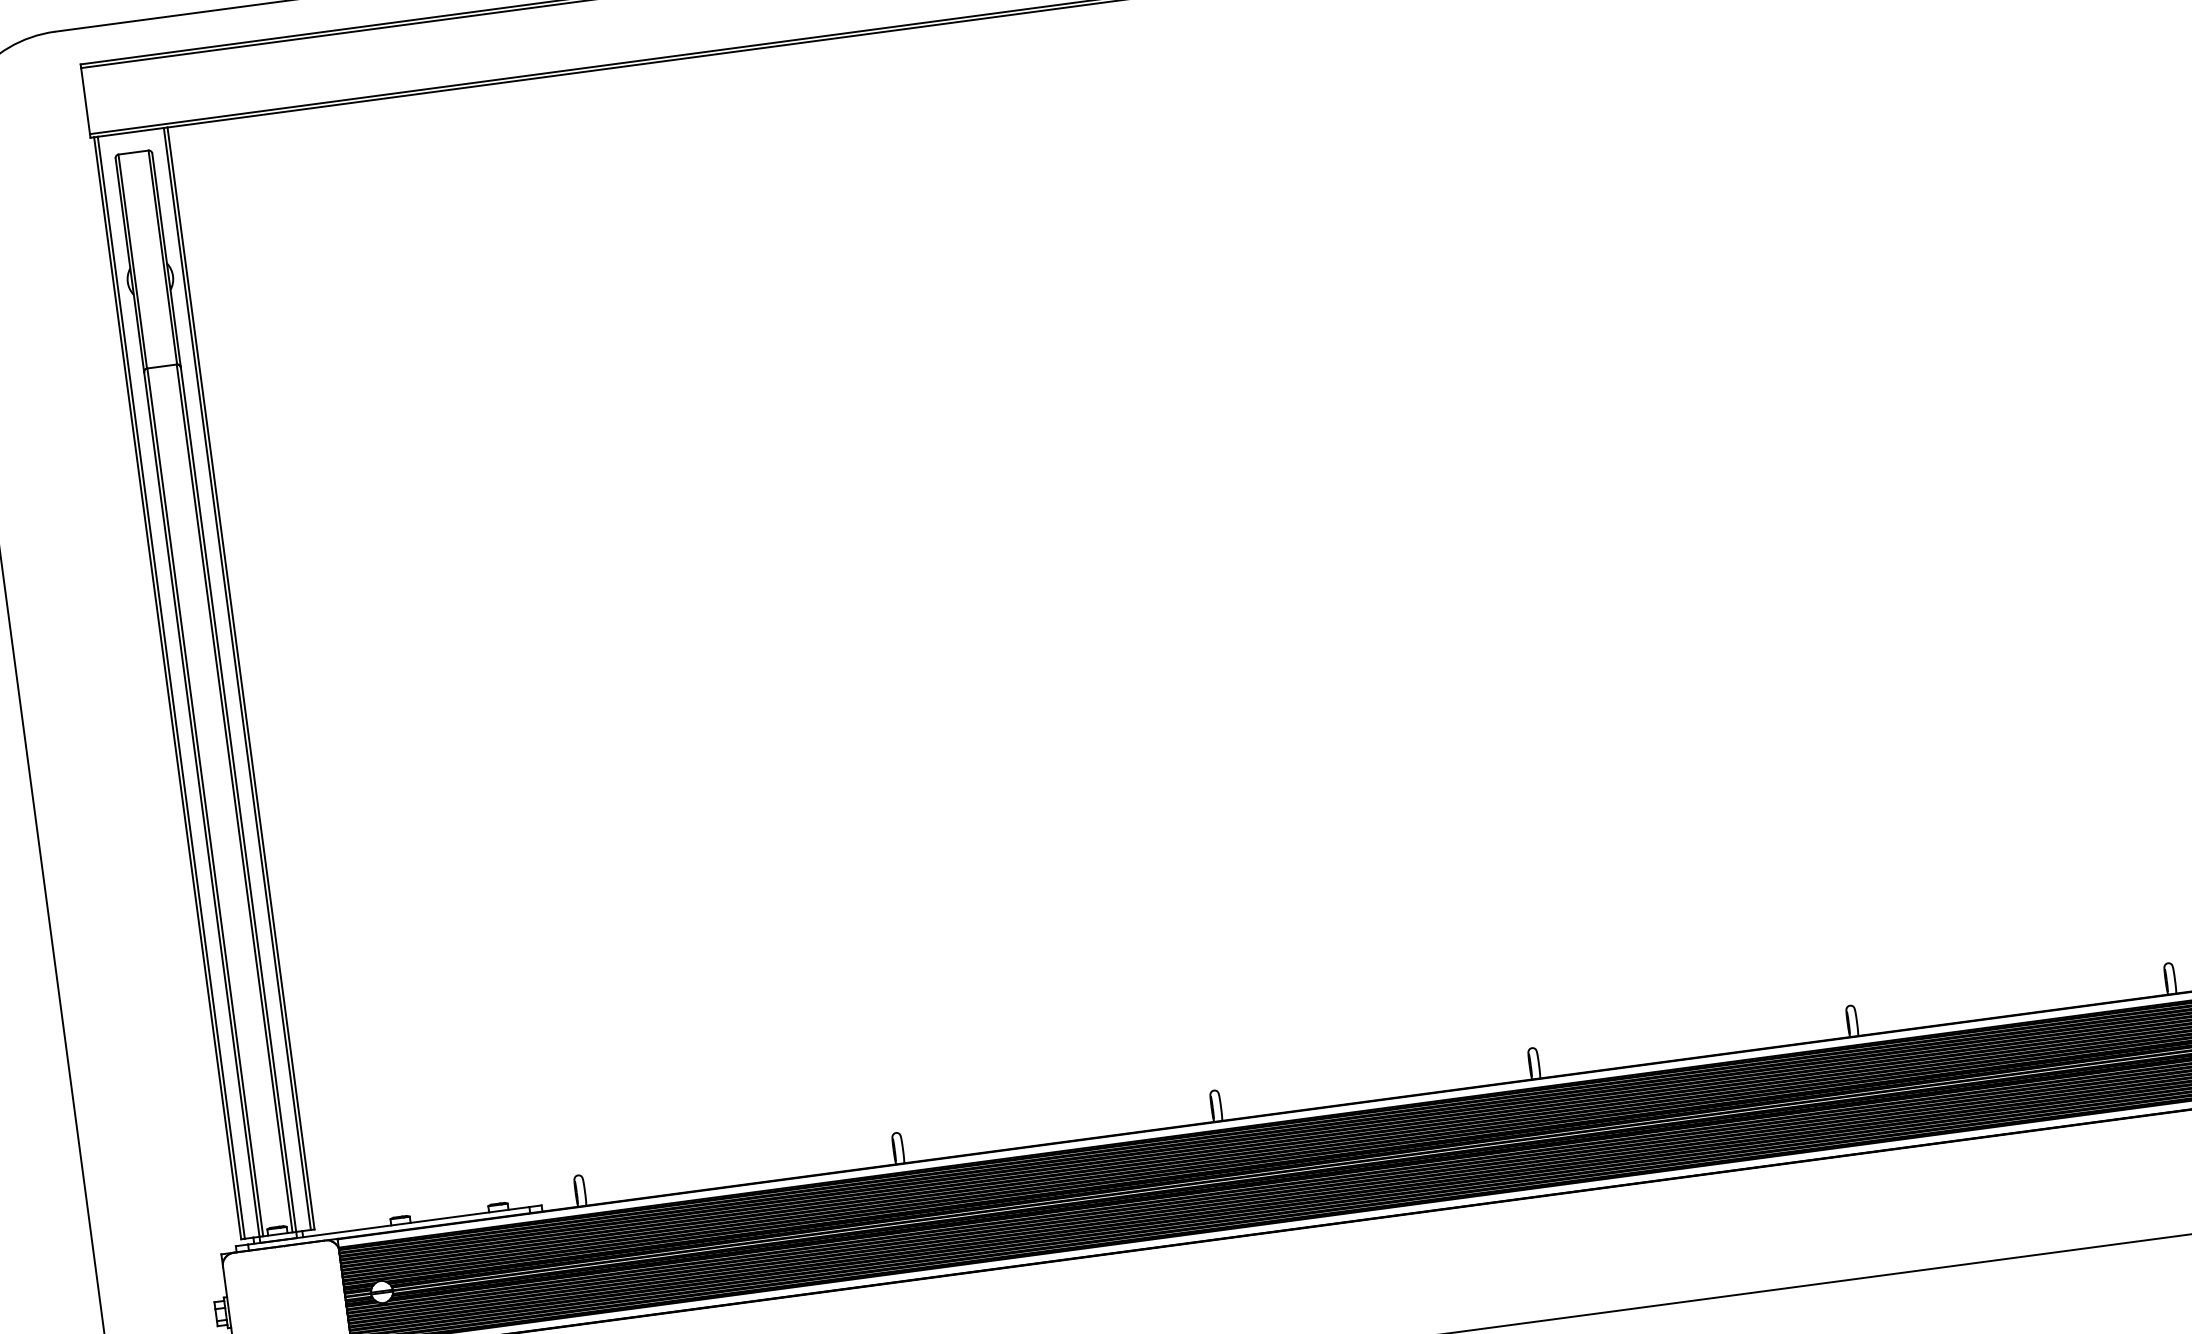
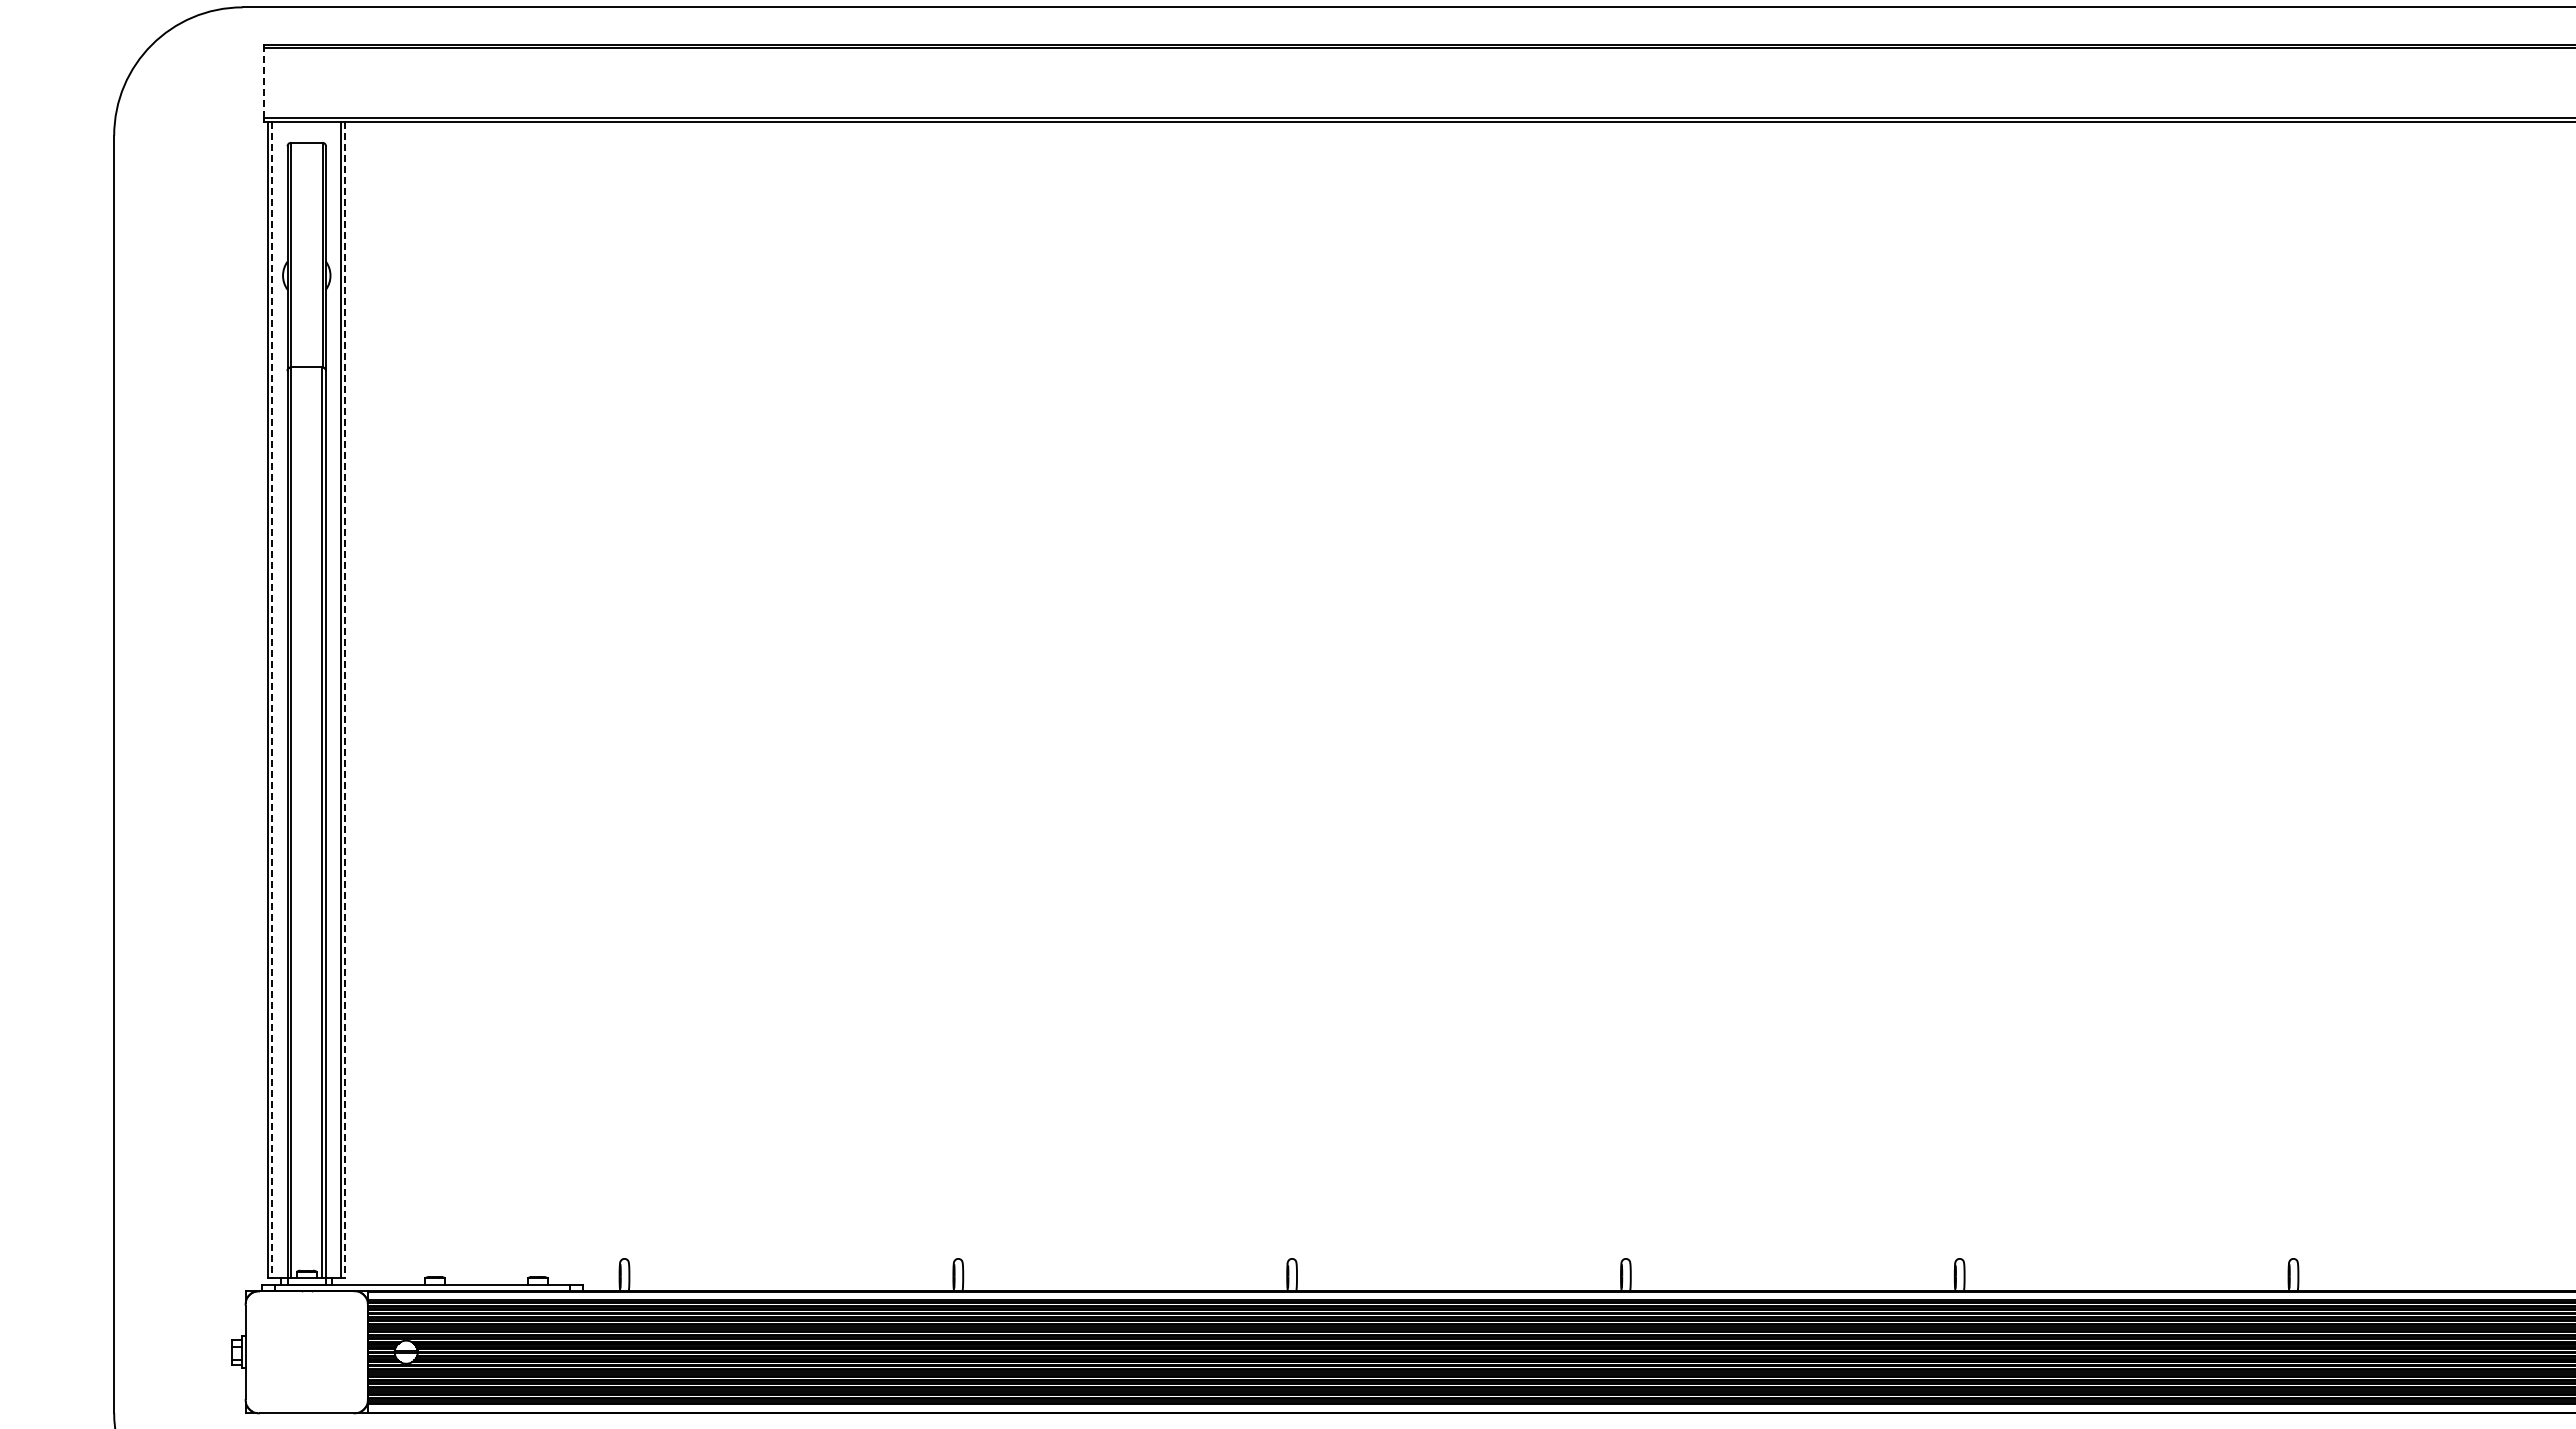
line: (85, 101) -> (264, 83), solid -> dashed
line: (241, 678) -> (345, 700), solid -> dashed
line: (171, 688) -> (272, 700), solid -> dashed

